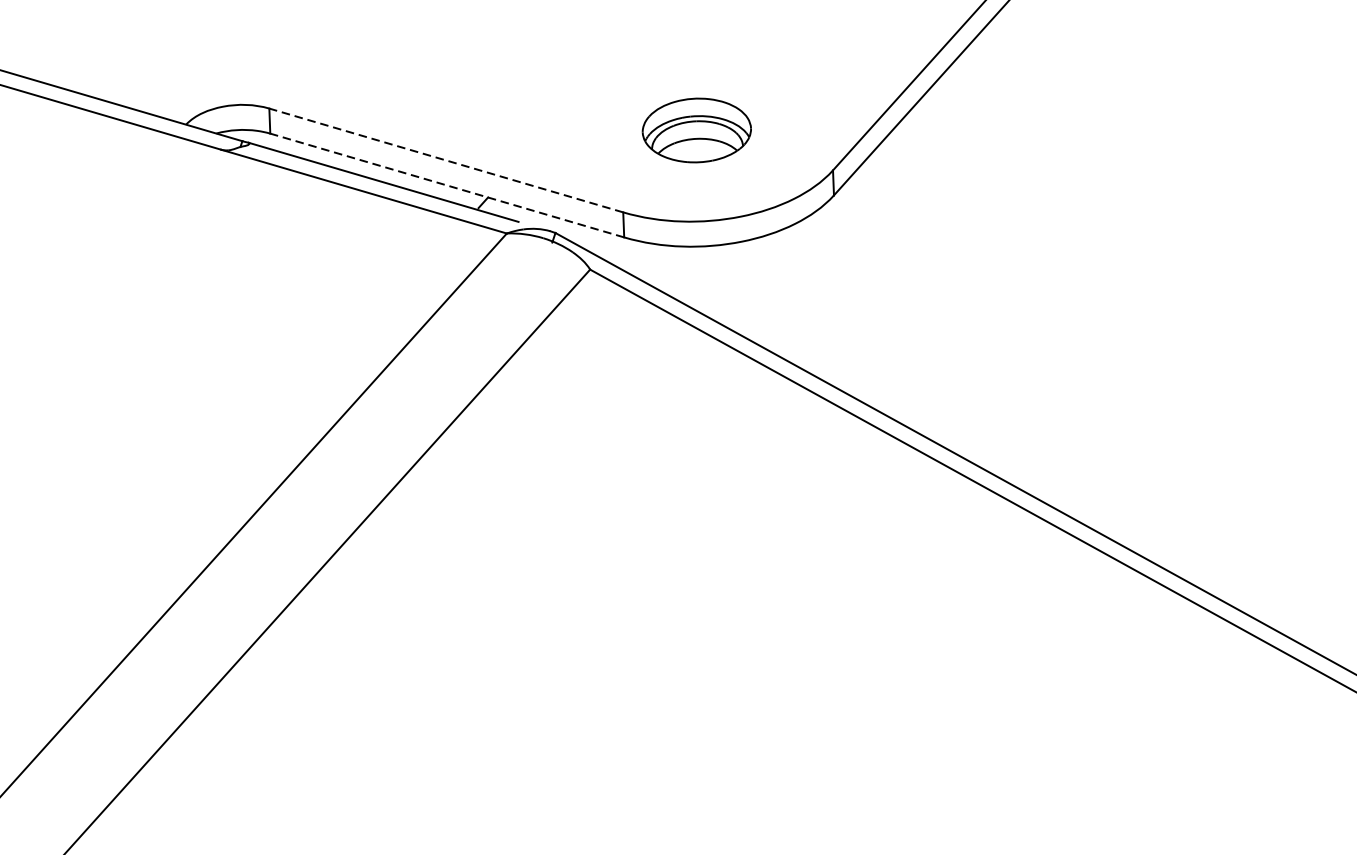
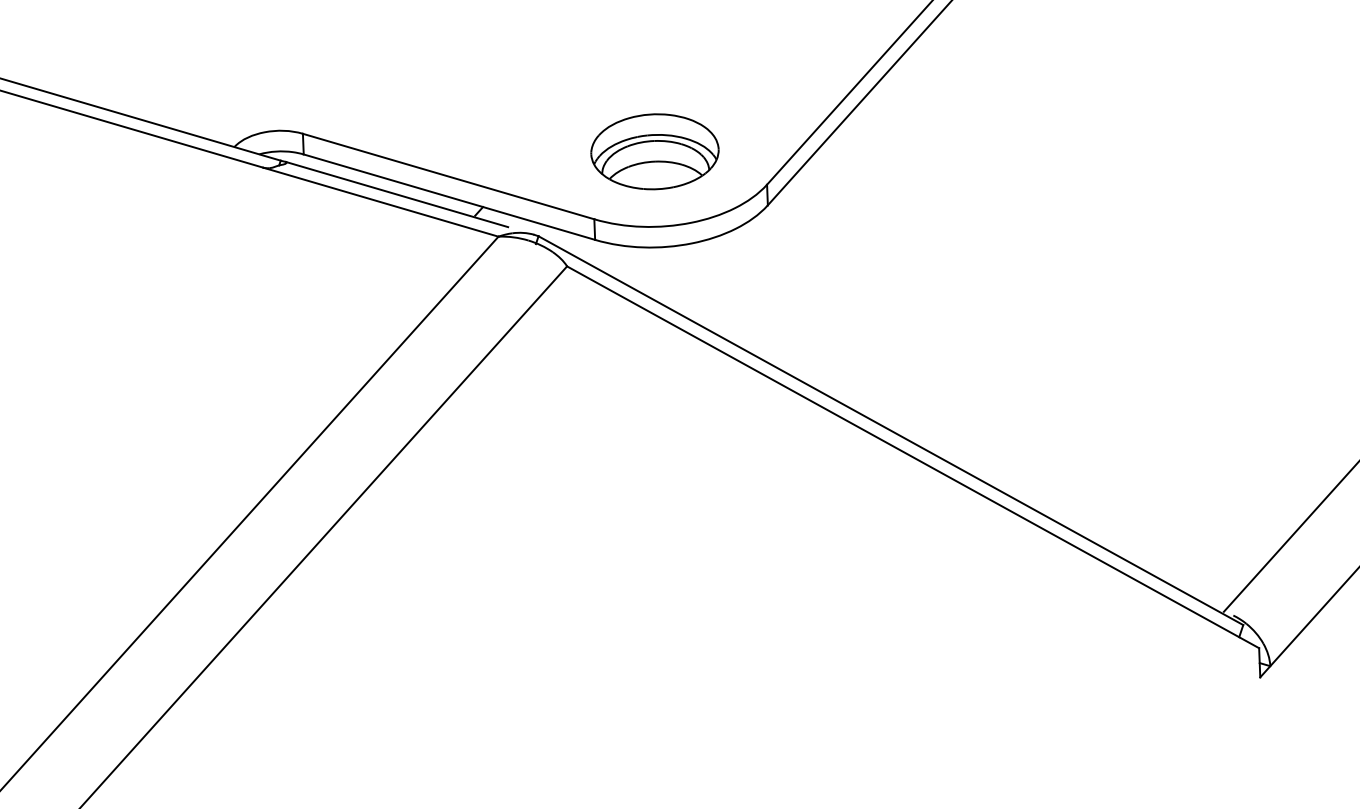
part: (696, 130) -> (654, 151), size x1.43
line: (446, 160) -> (448, 176), dashed -> solid
line: (447, 185) -> (449, 197), dashed -> solid

